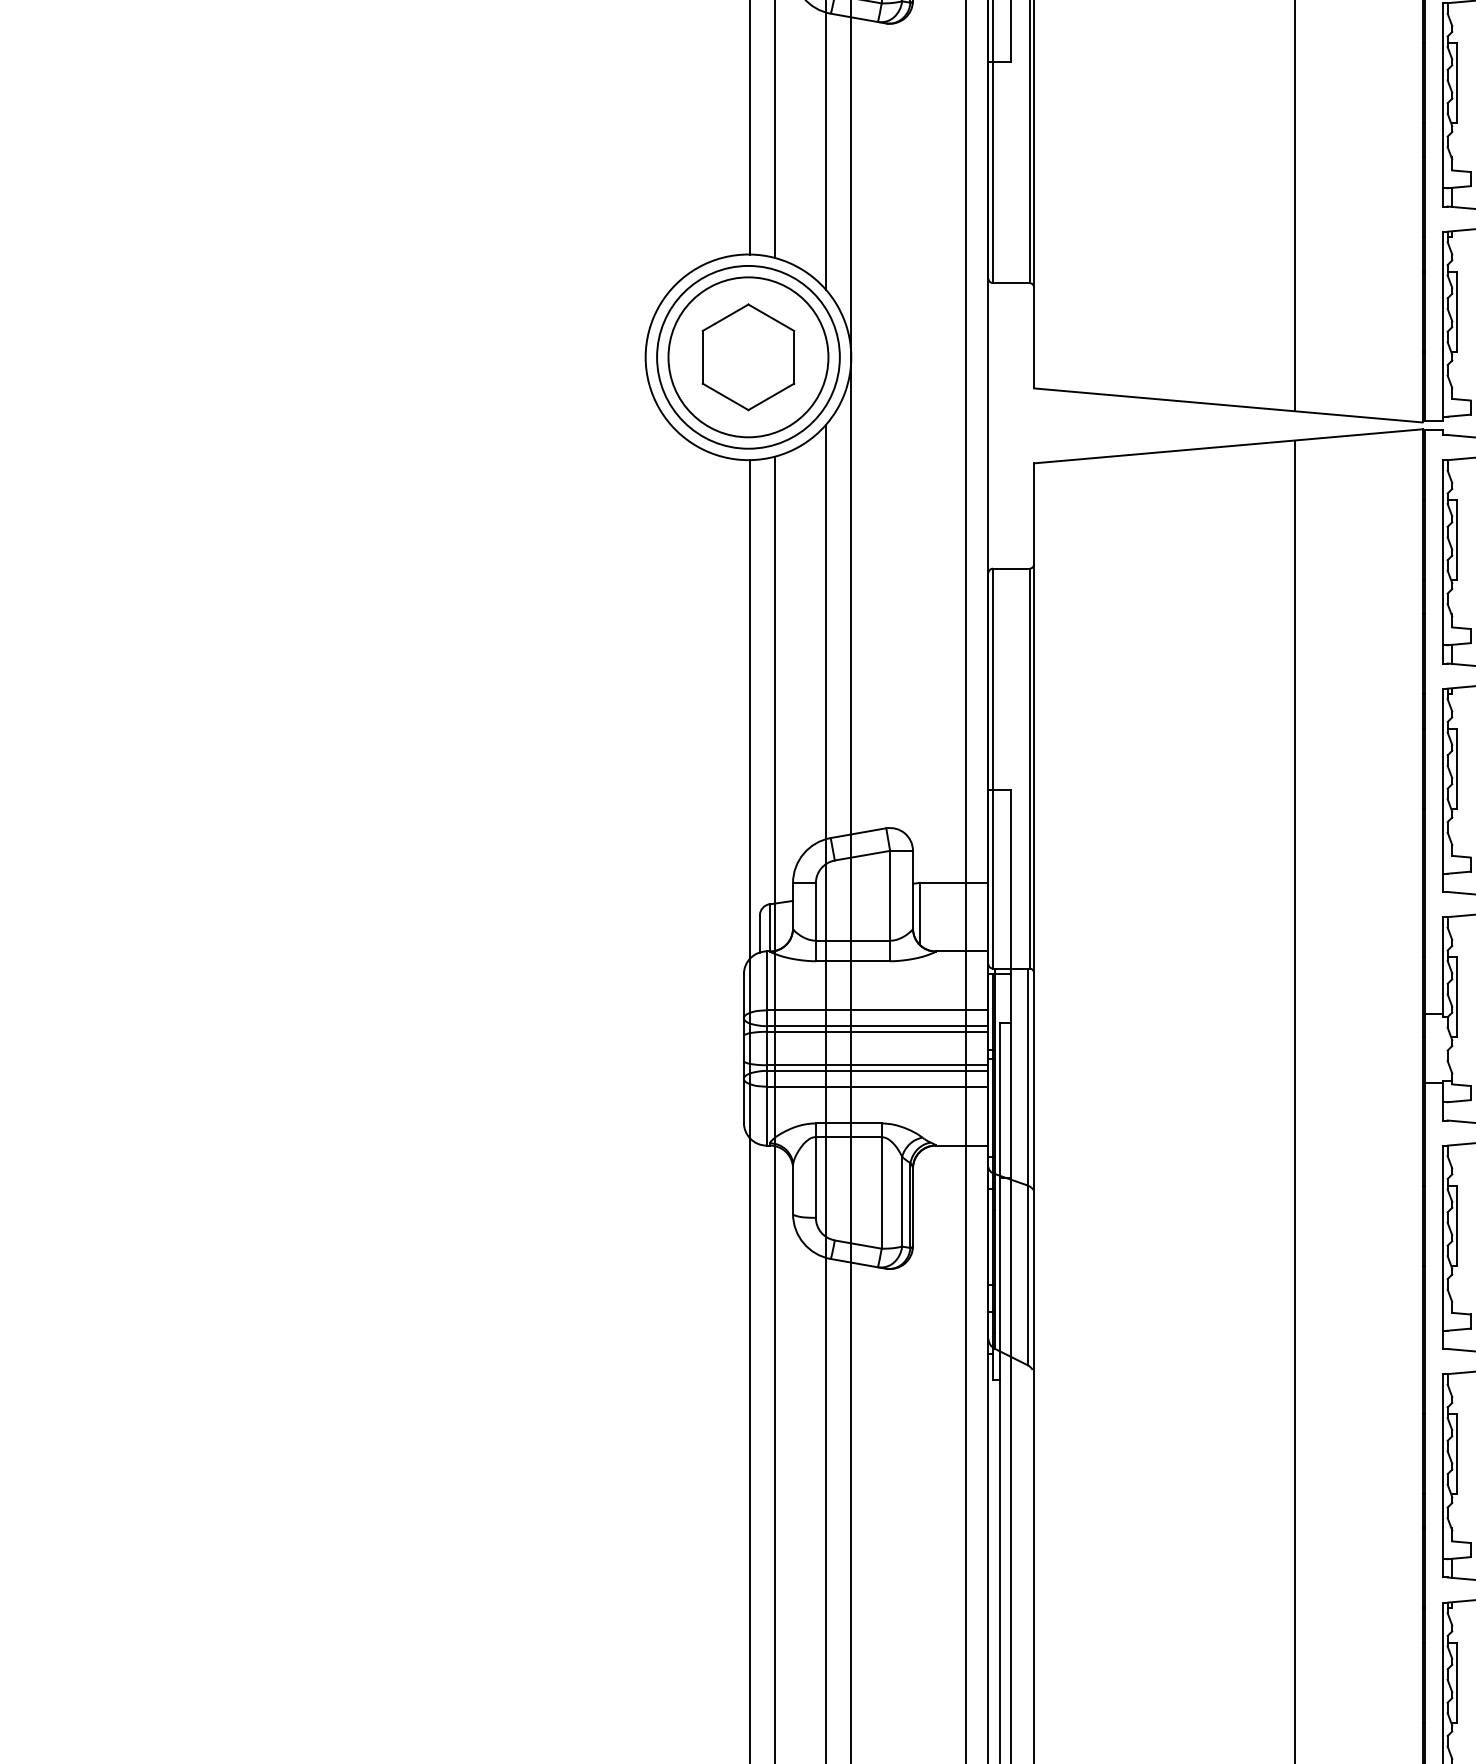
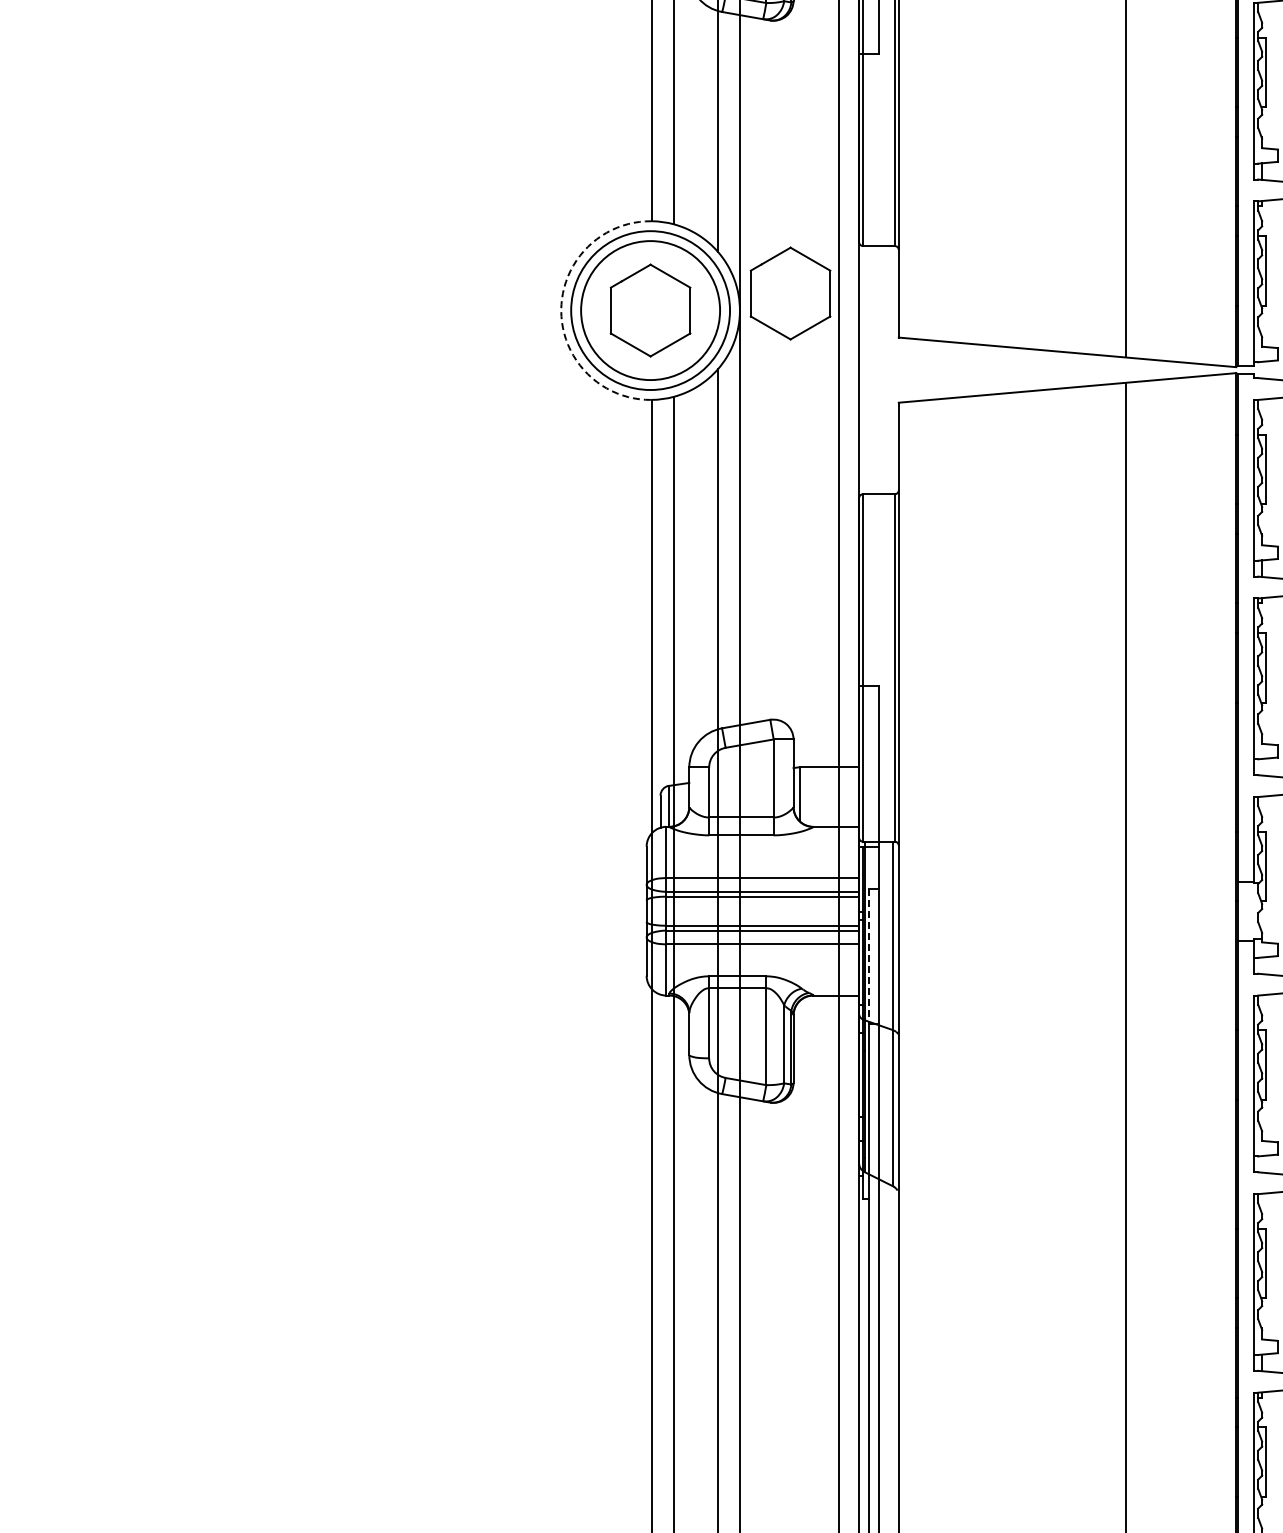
part: (909, 337) -> (790, 293), added
arc: (645, 357) -> (561, 310), solid -> dashed
line: (1000, 1101) -> (869, 957), solid -> dashed

